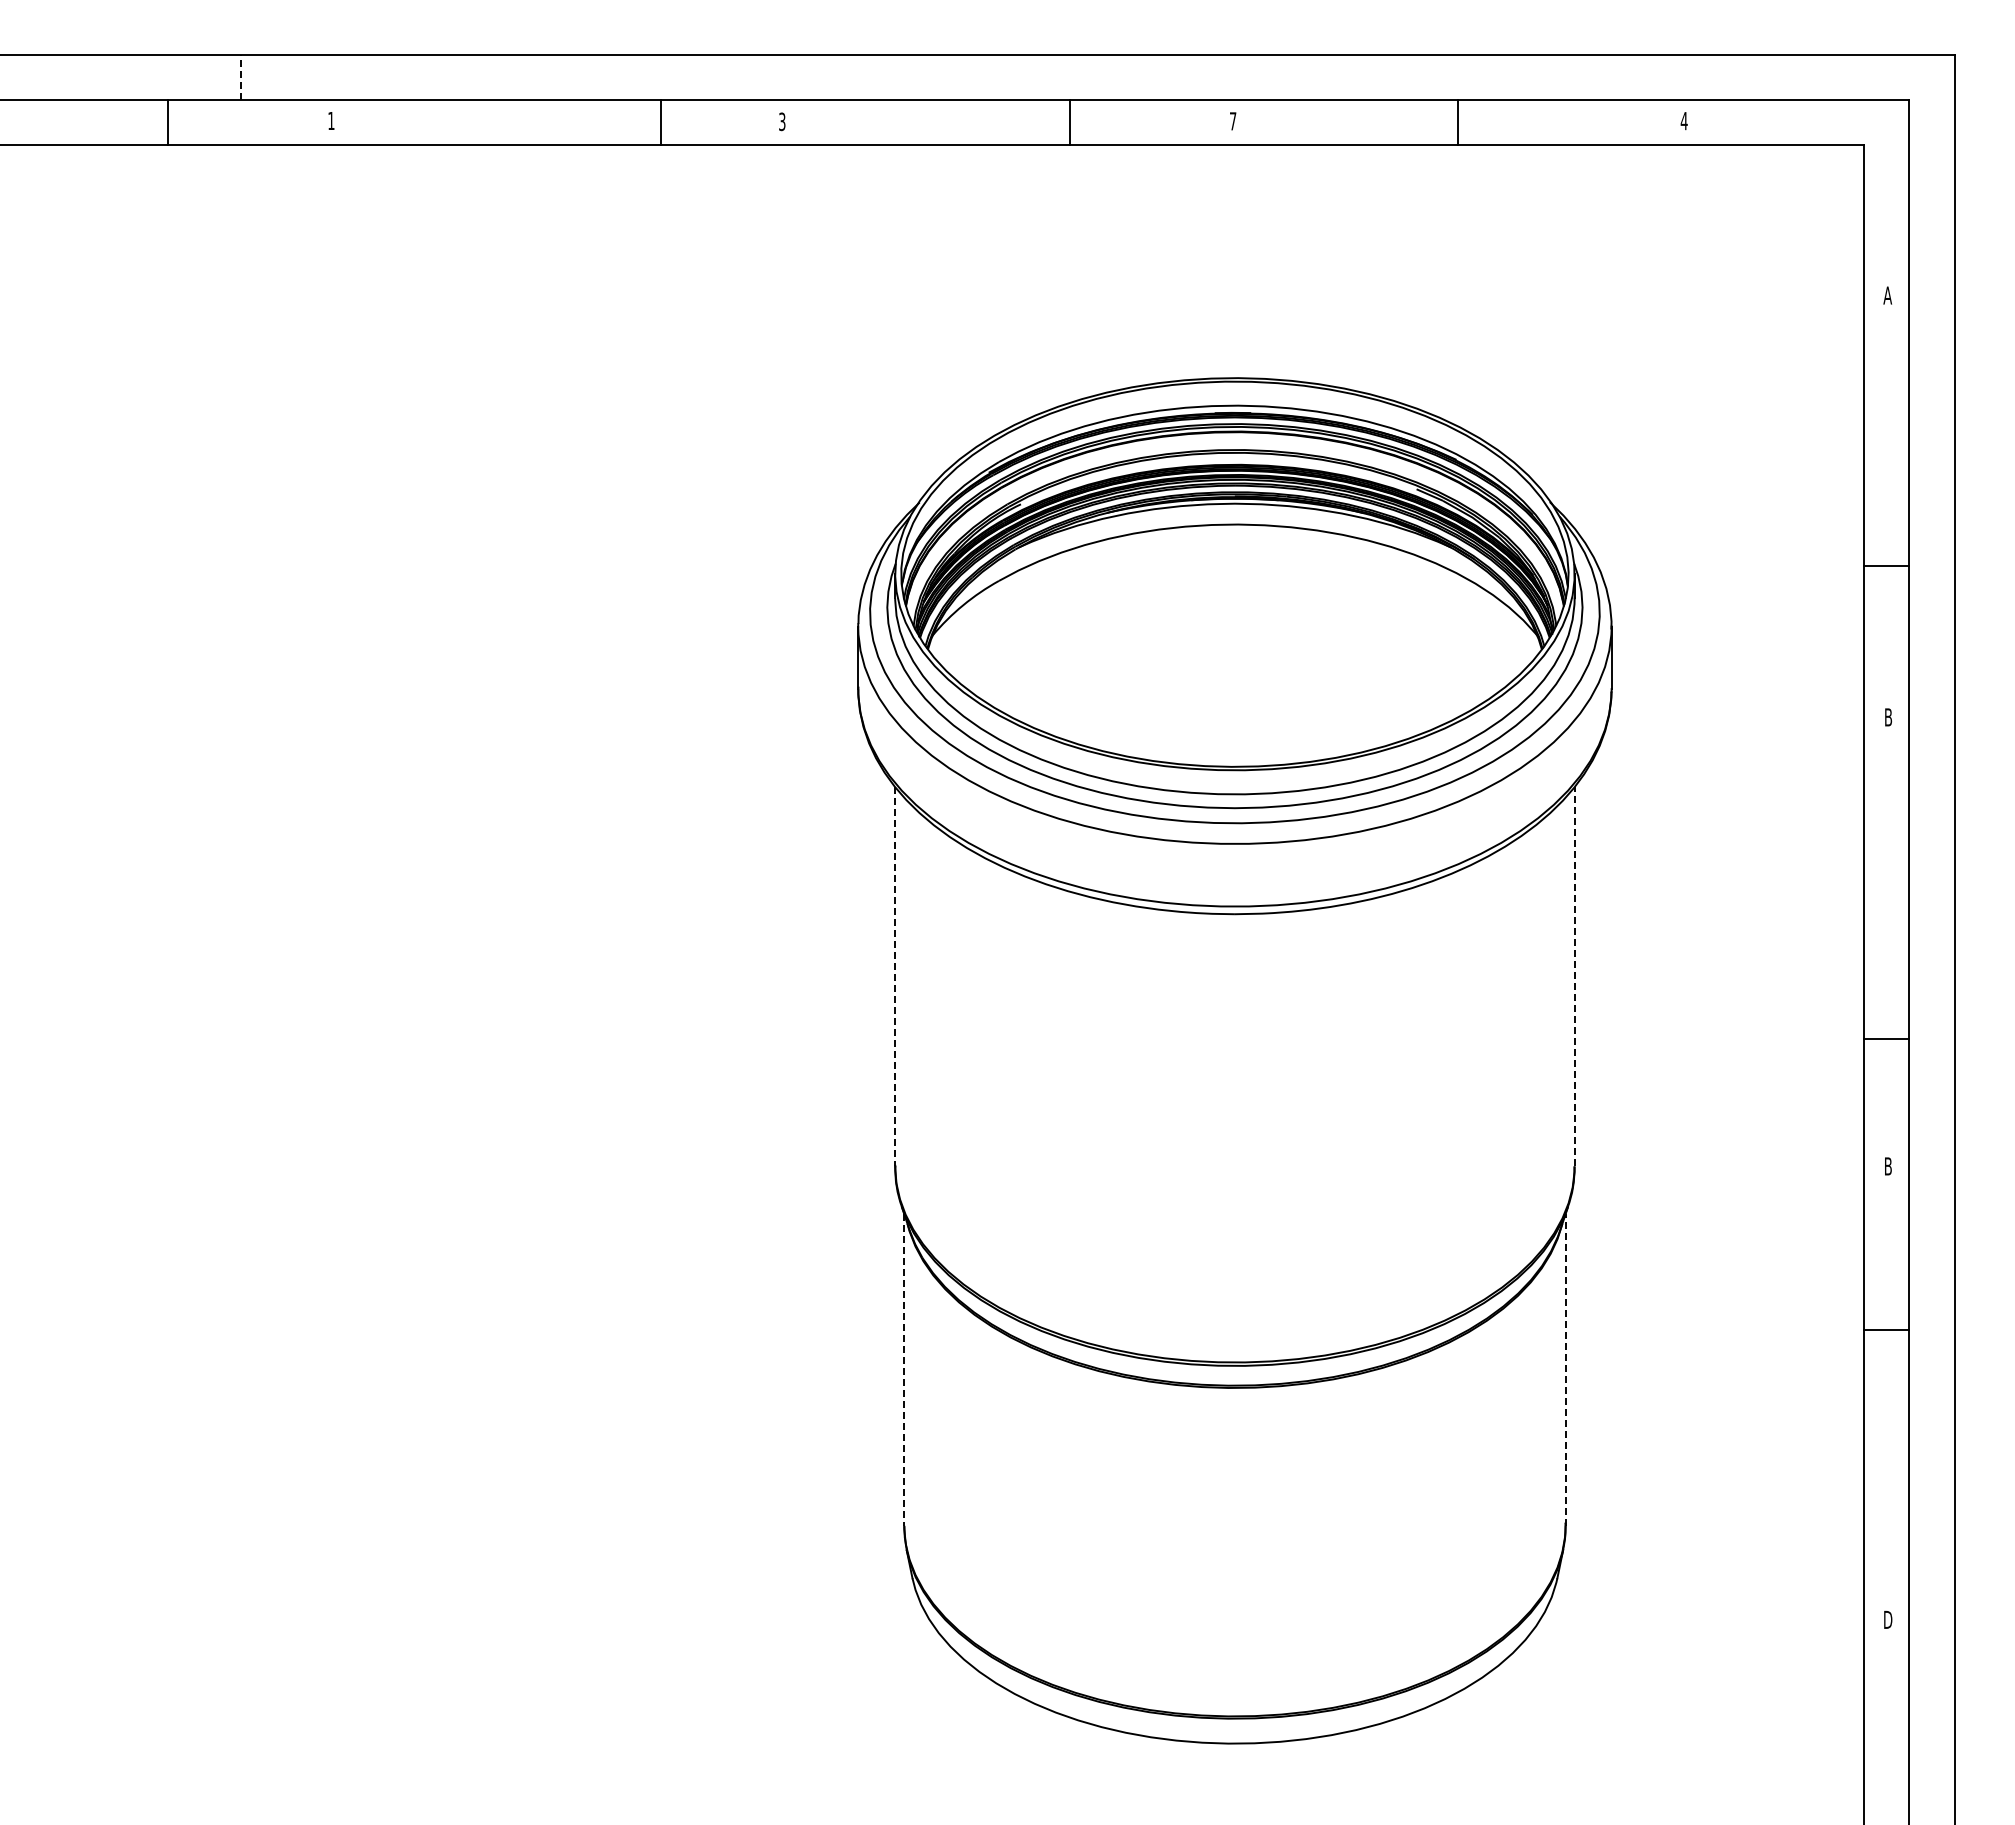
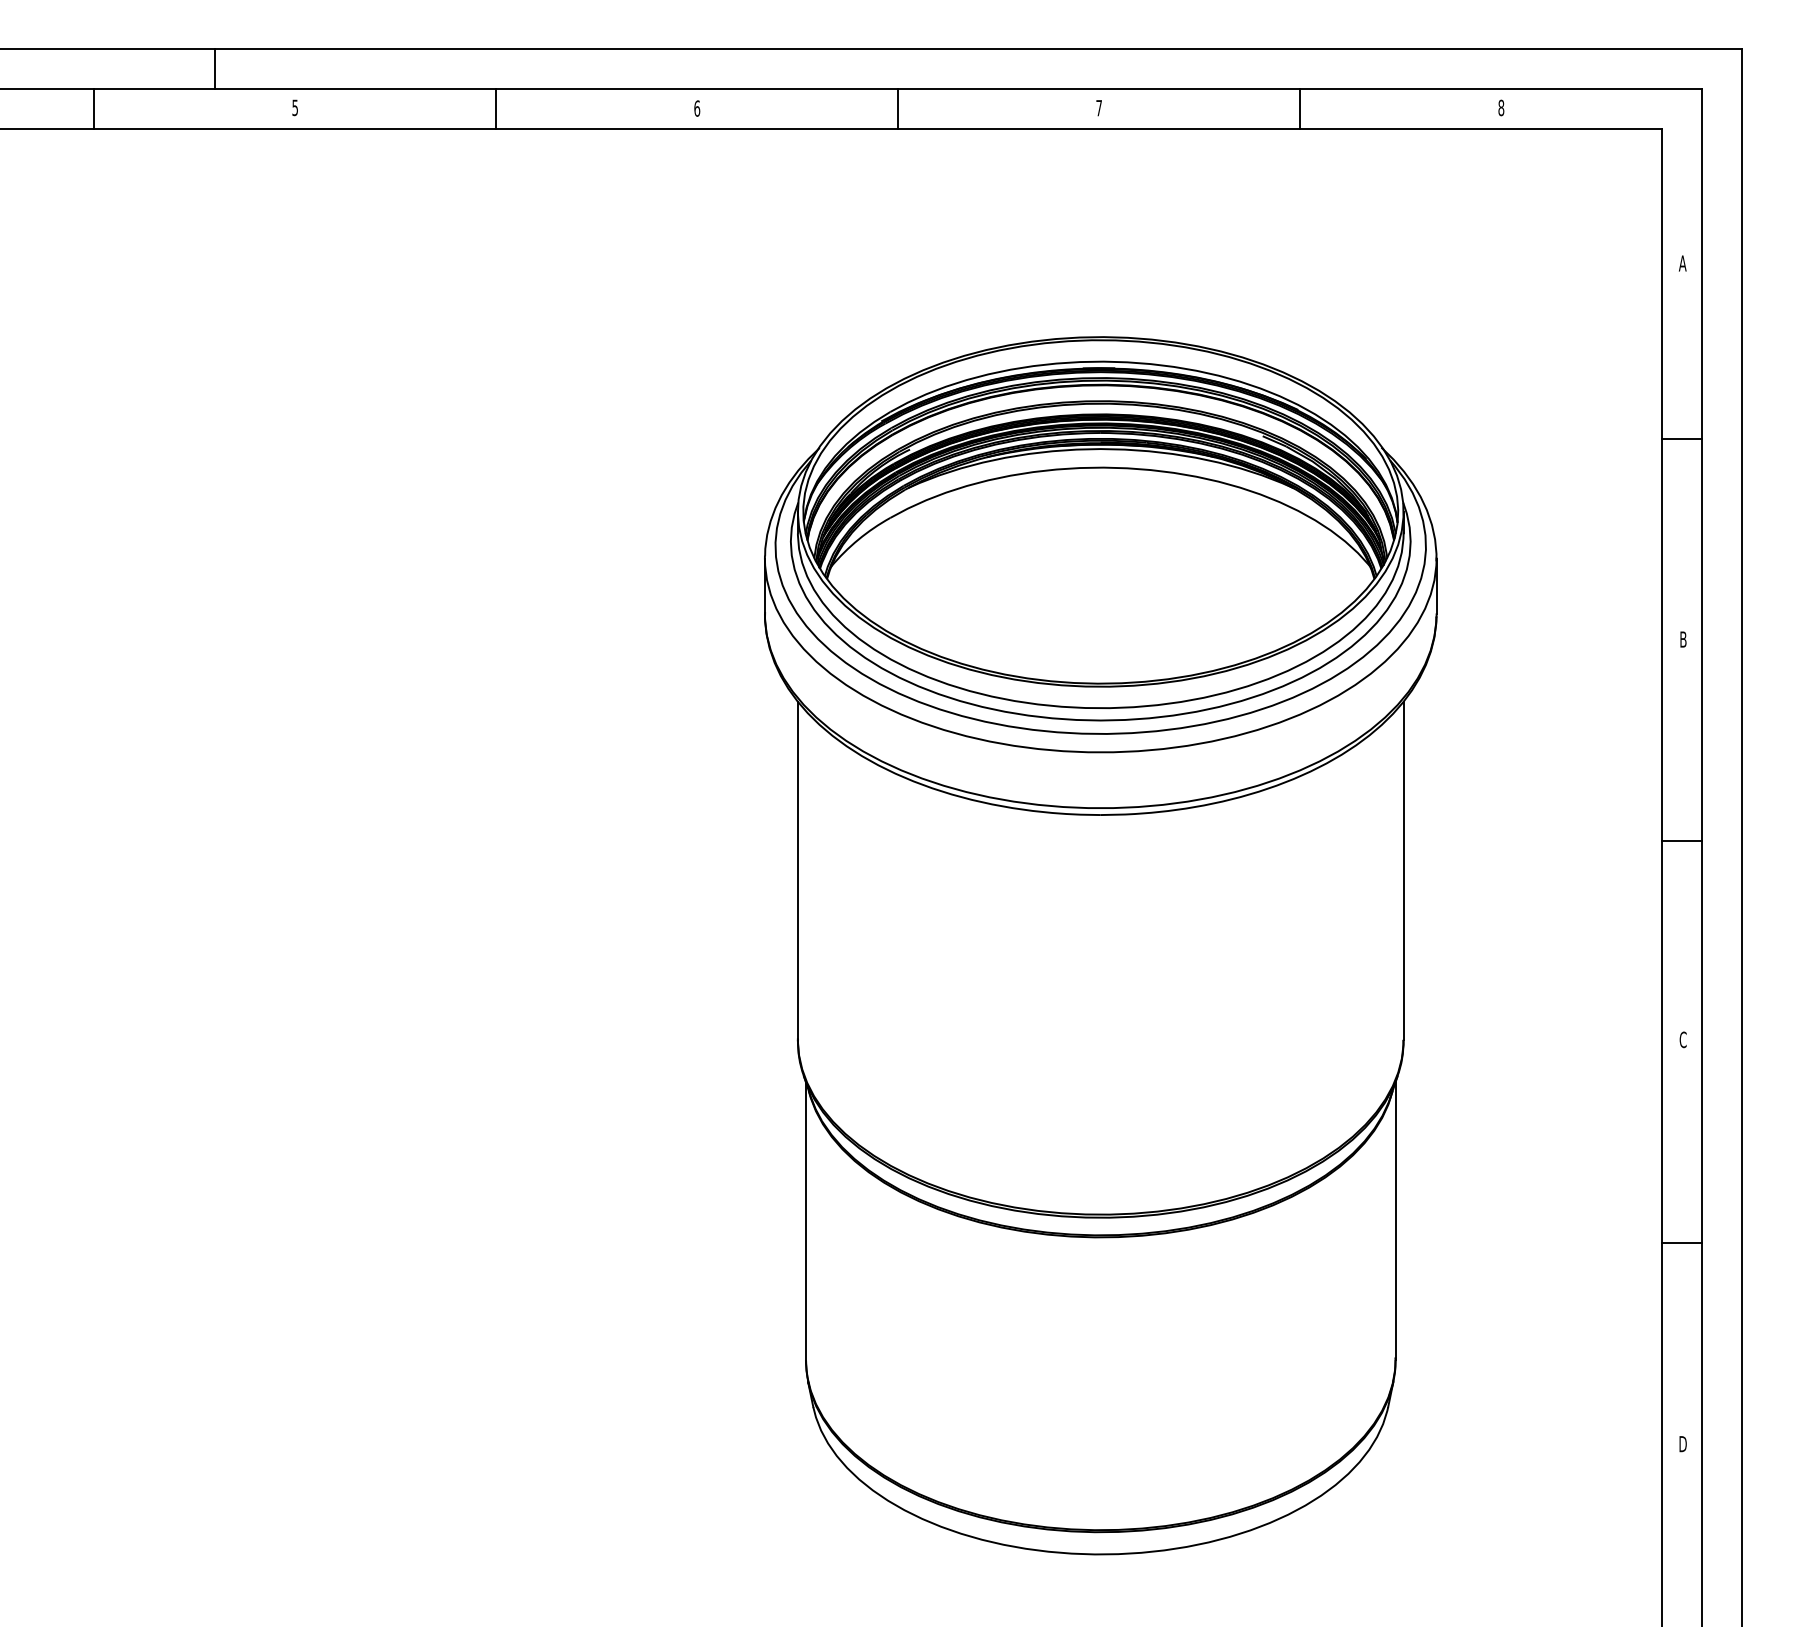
line: (240, 77) -> (214, 69), dashed -> solid
text: (1683, 120) -> (1500, 107), 4 -> 8
line: (167, 121) -> (93, 108), moved
text: (331, 121) -> (295, 108), 1 -> 5
line: (660, 121) -> (495, 108), moved
text: (782, 121) -> (697, 108), 3 -> 6
line: (1069, 121) -> (898, 108), moved
line: (1886, 566) -> (1681, 439), moved
line: (895, 976) -> (798, 870), dashed -> solid
line: (1574, 976) -> (1403, 870), dashed -> solid
line: (1886, 1039) -> (1681, 841), moved
text: (1888, 1166) -> (1683, 1039), B -> C
line: (1886, 1329) -> (1681, 1242), moved
line: (904, 1369) -> (806, 1220), dashed -> solid
line: (1565, 1369) -> (1395, 1220), dashed -> solid

